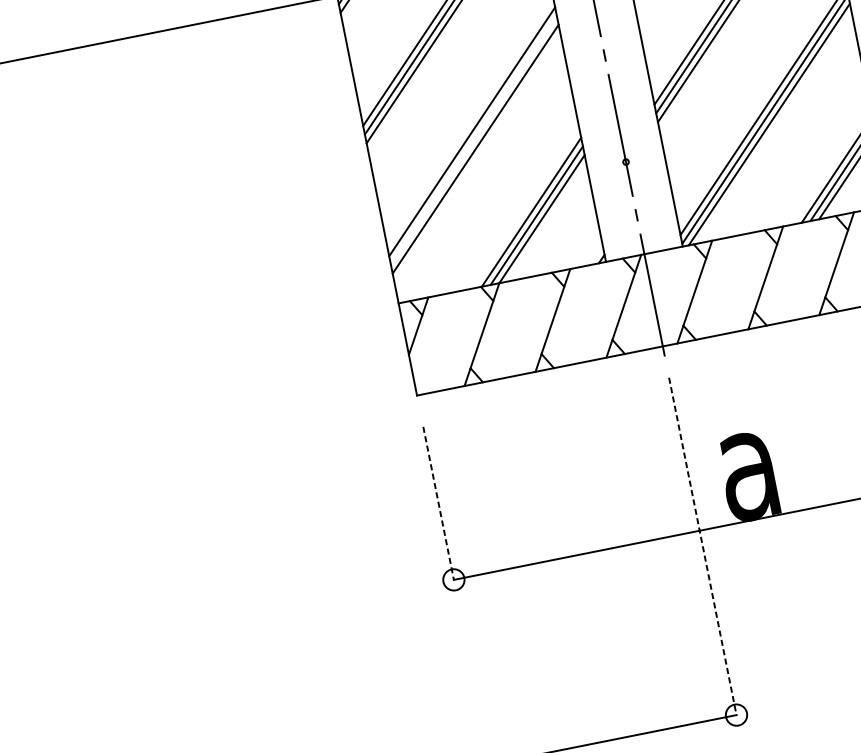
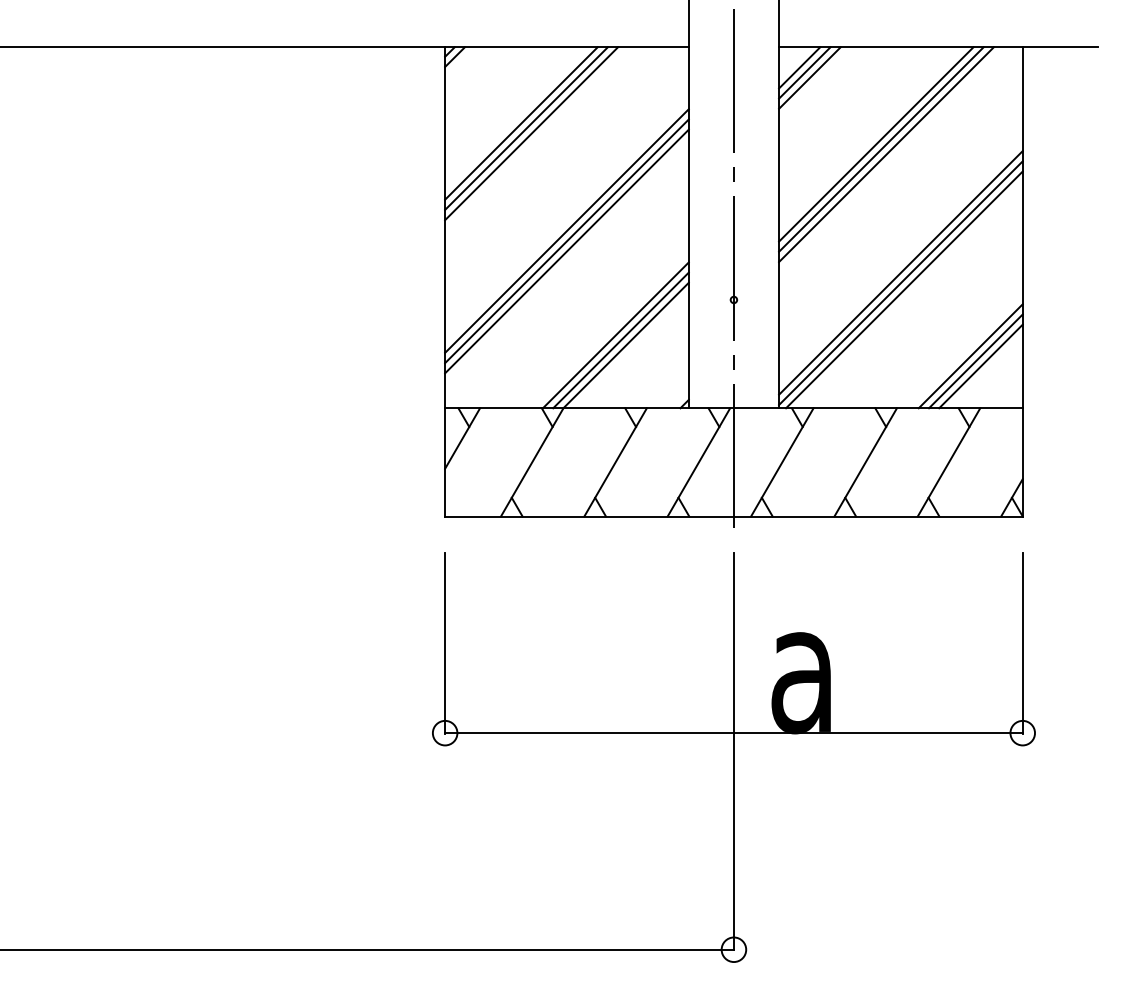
line: (473, 140) -> (566, 241), added
line: (439, 504) -> (445, 644), dashed -> solid
line: (702, 546) -> (733, 751), dashed -> solid

